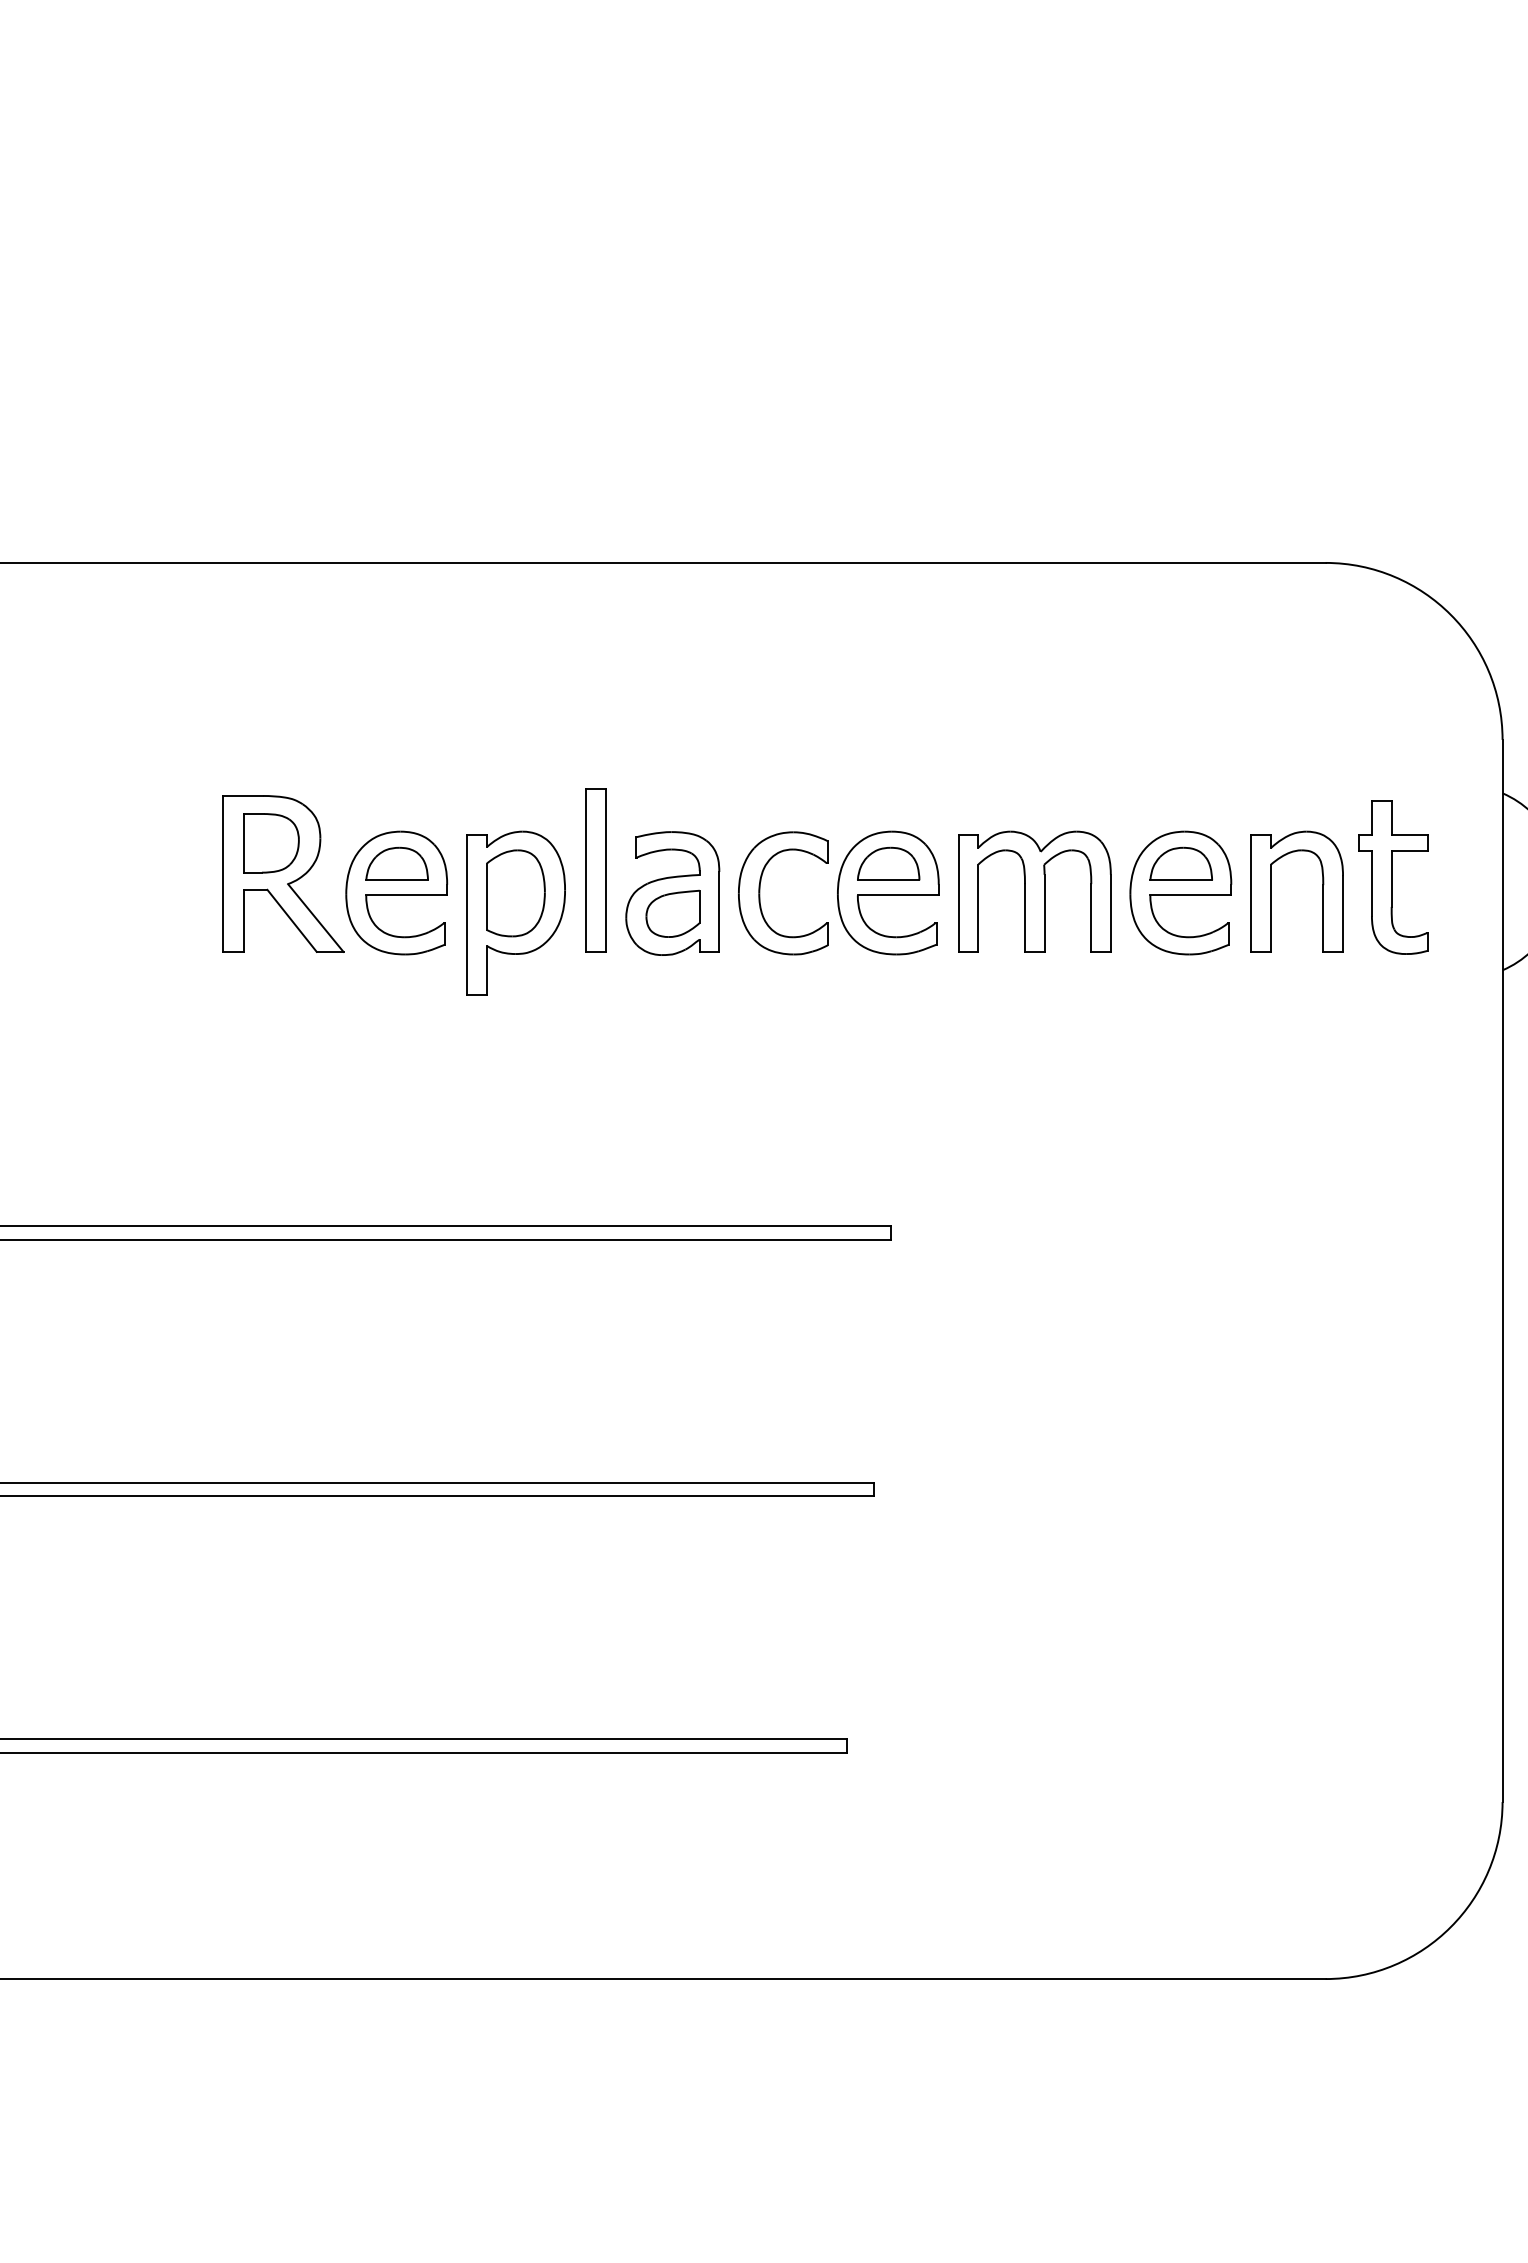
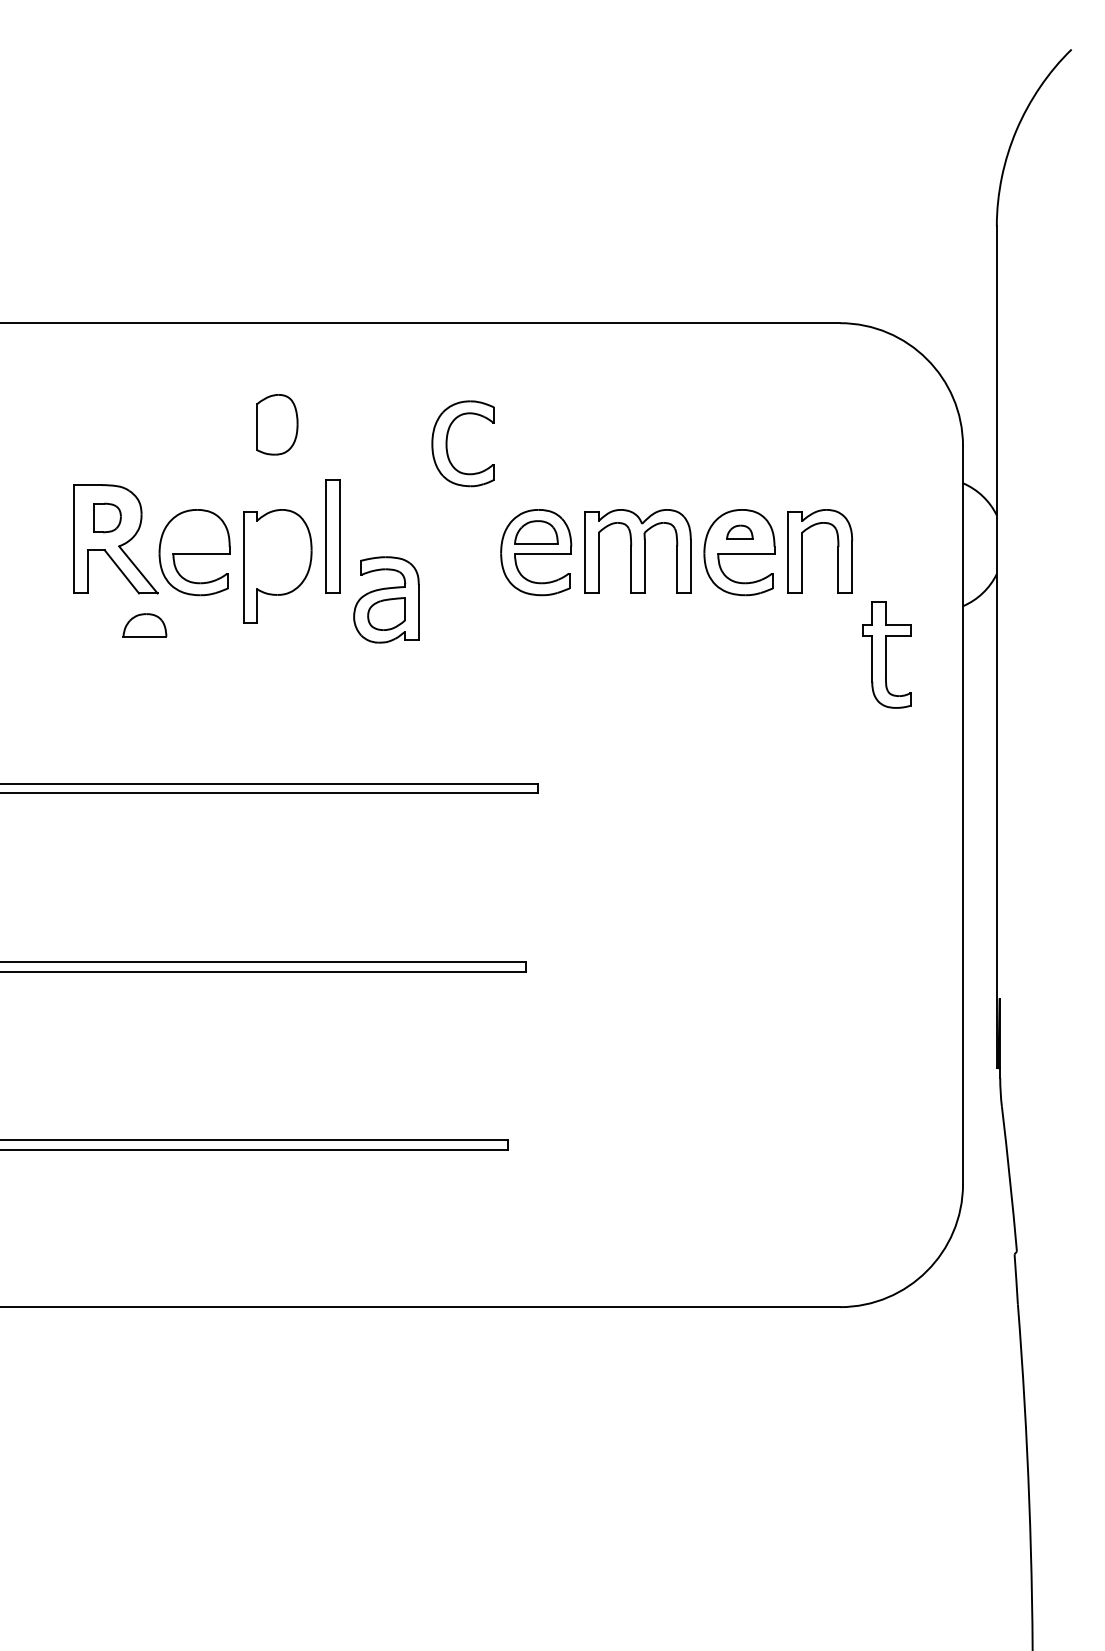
part: (271, 842) -> (107, 517), size x0.7
part: (396, 864) -> (144, 625), moved
part: (1180, 864) -> (739, 532), size x0.6
part: (1392, 877) -> (886, 654), moved
part: (515, 892) -> (277, 424), moved
part: (672, 892) -> (386, 599), moved
part: (760, 892) -> (447, 443), moved

